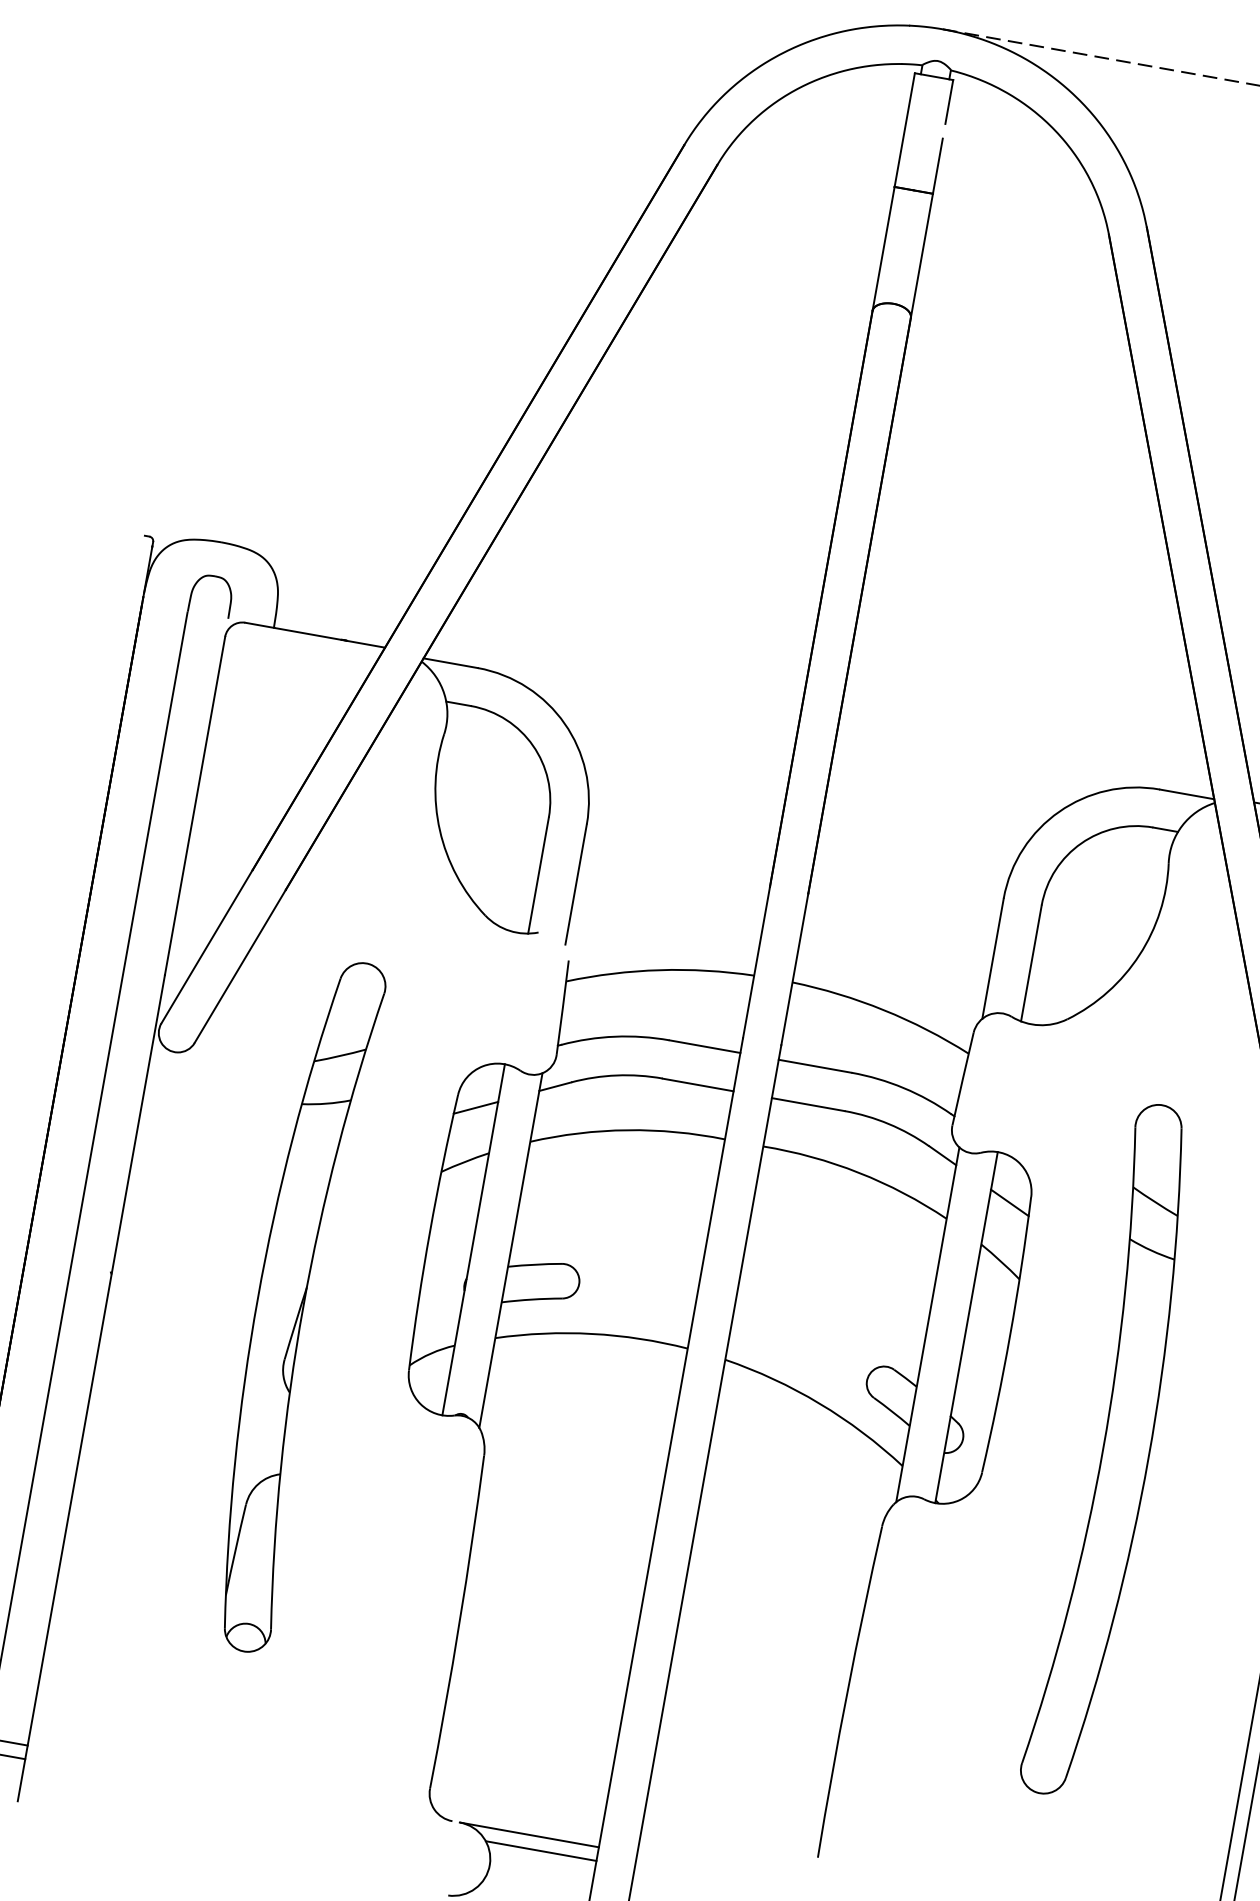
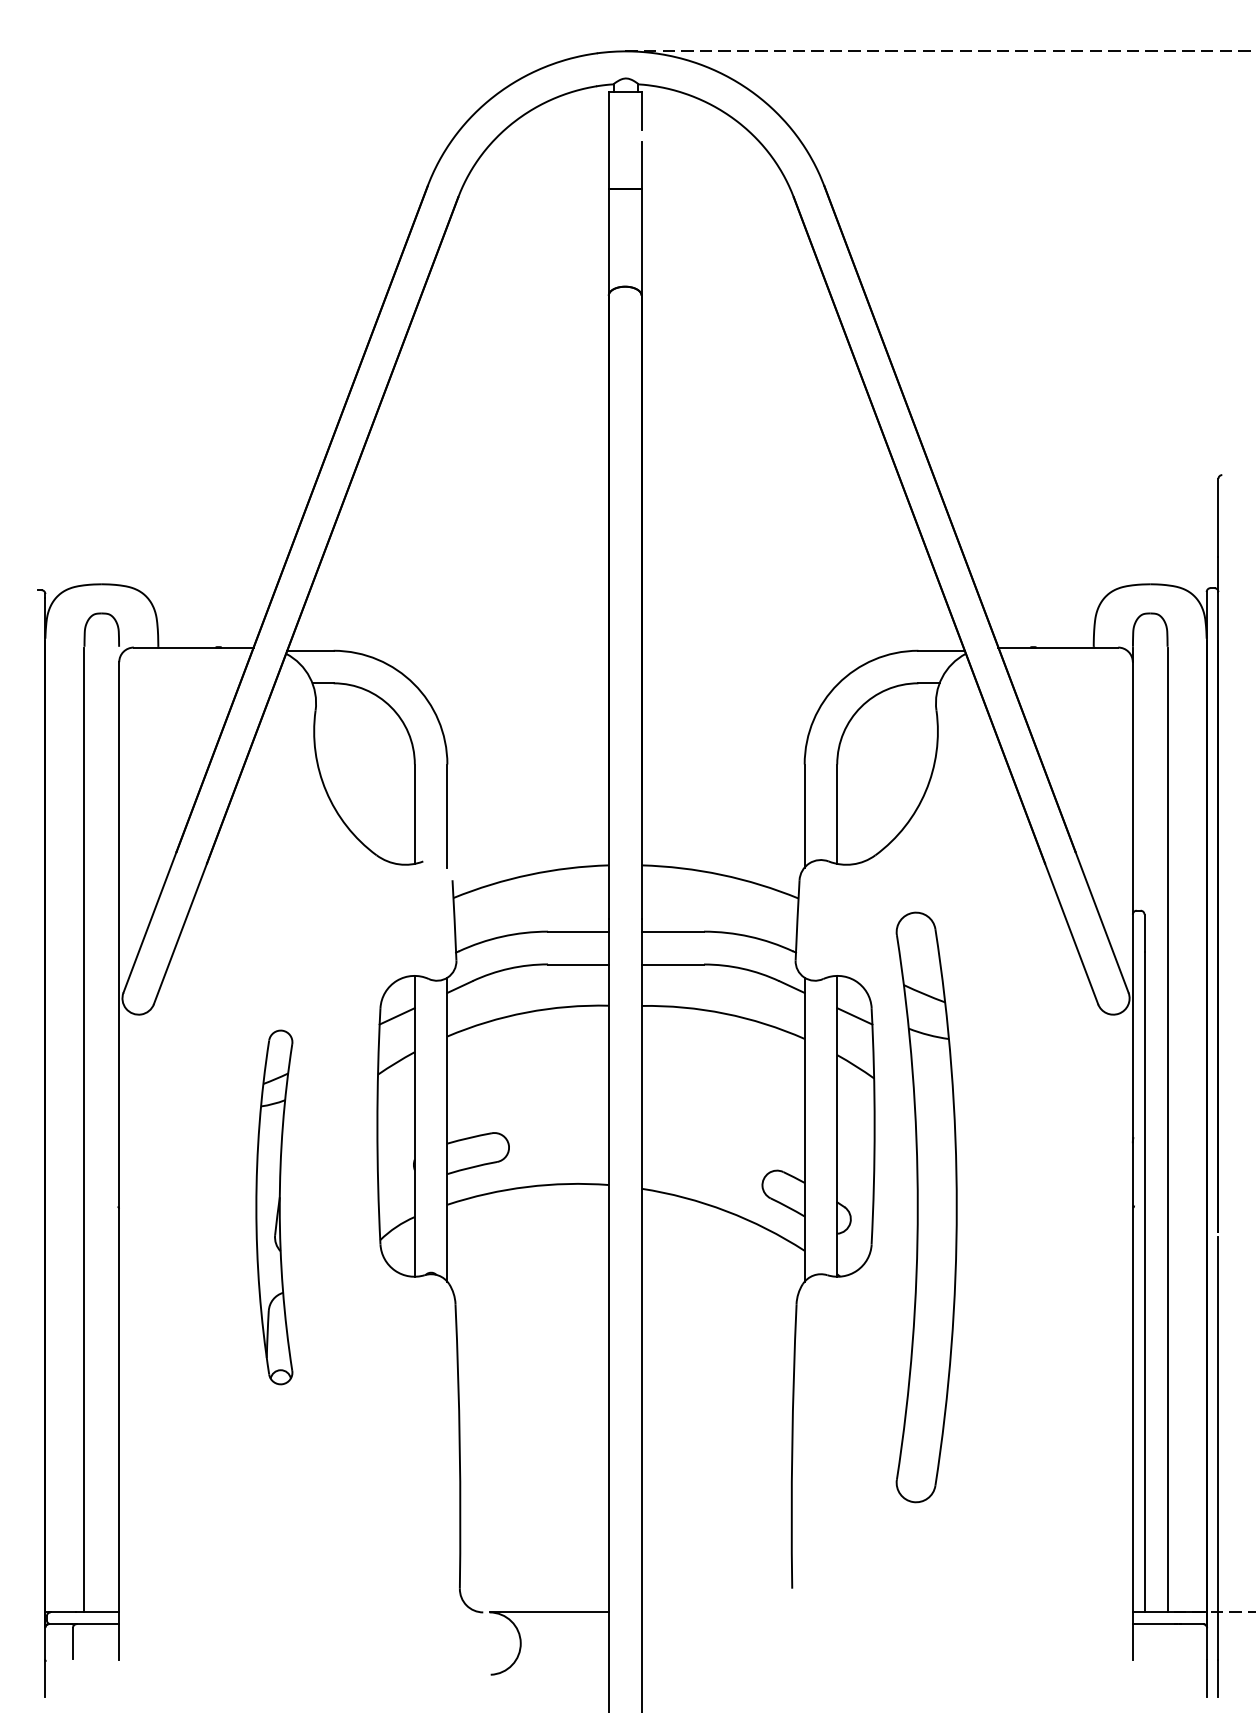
part: (293, 1305) -> (274, 1207), size x0.6
part: (1113, 1451) -> (926, 1207), moved
line: (540, 1851) -> (560, 1624), removed

